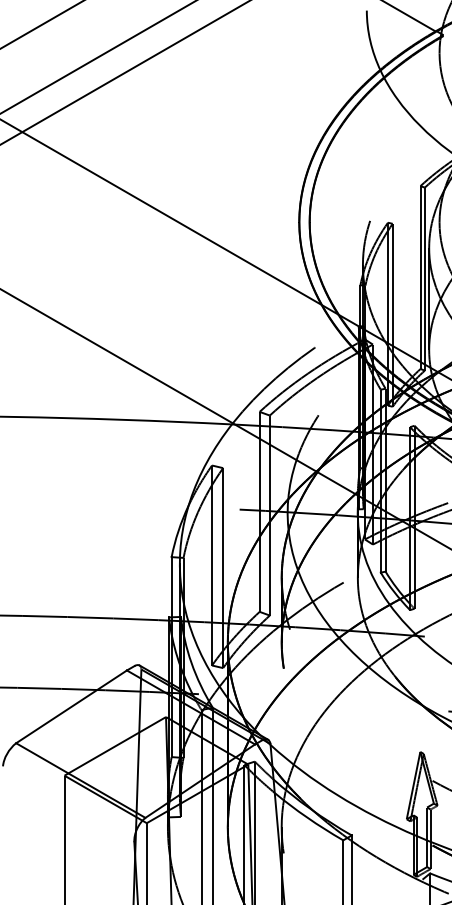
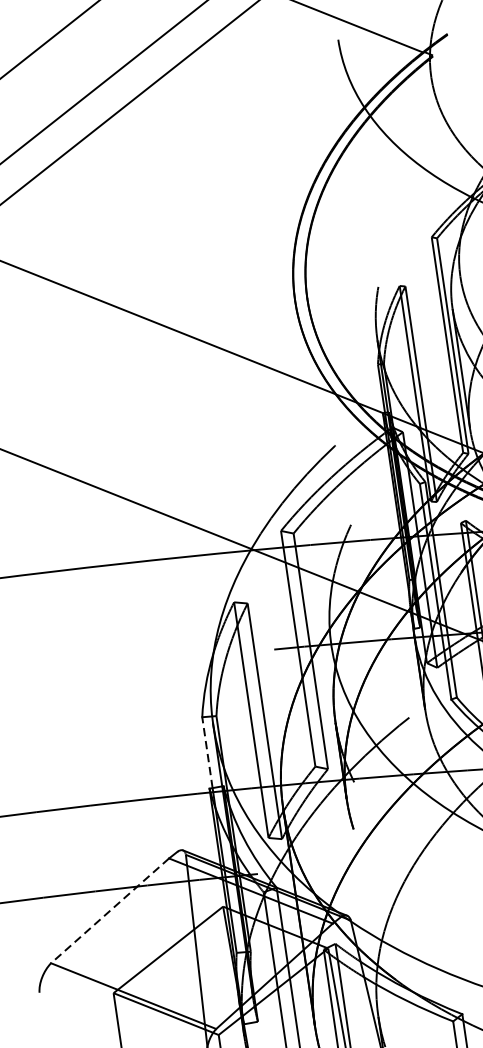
line: (171, 586) -> (207, 751), solid -> dashed
line: (71, 707) -> (110, 911), solid -> dashed

